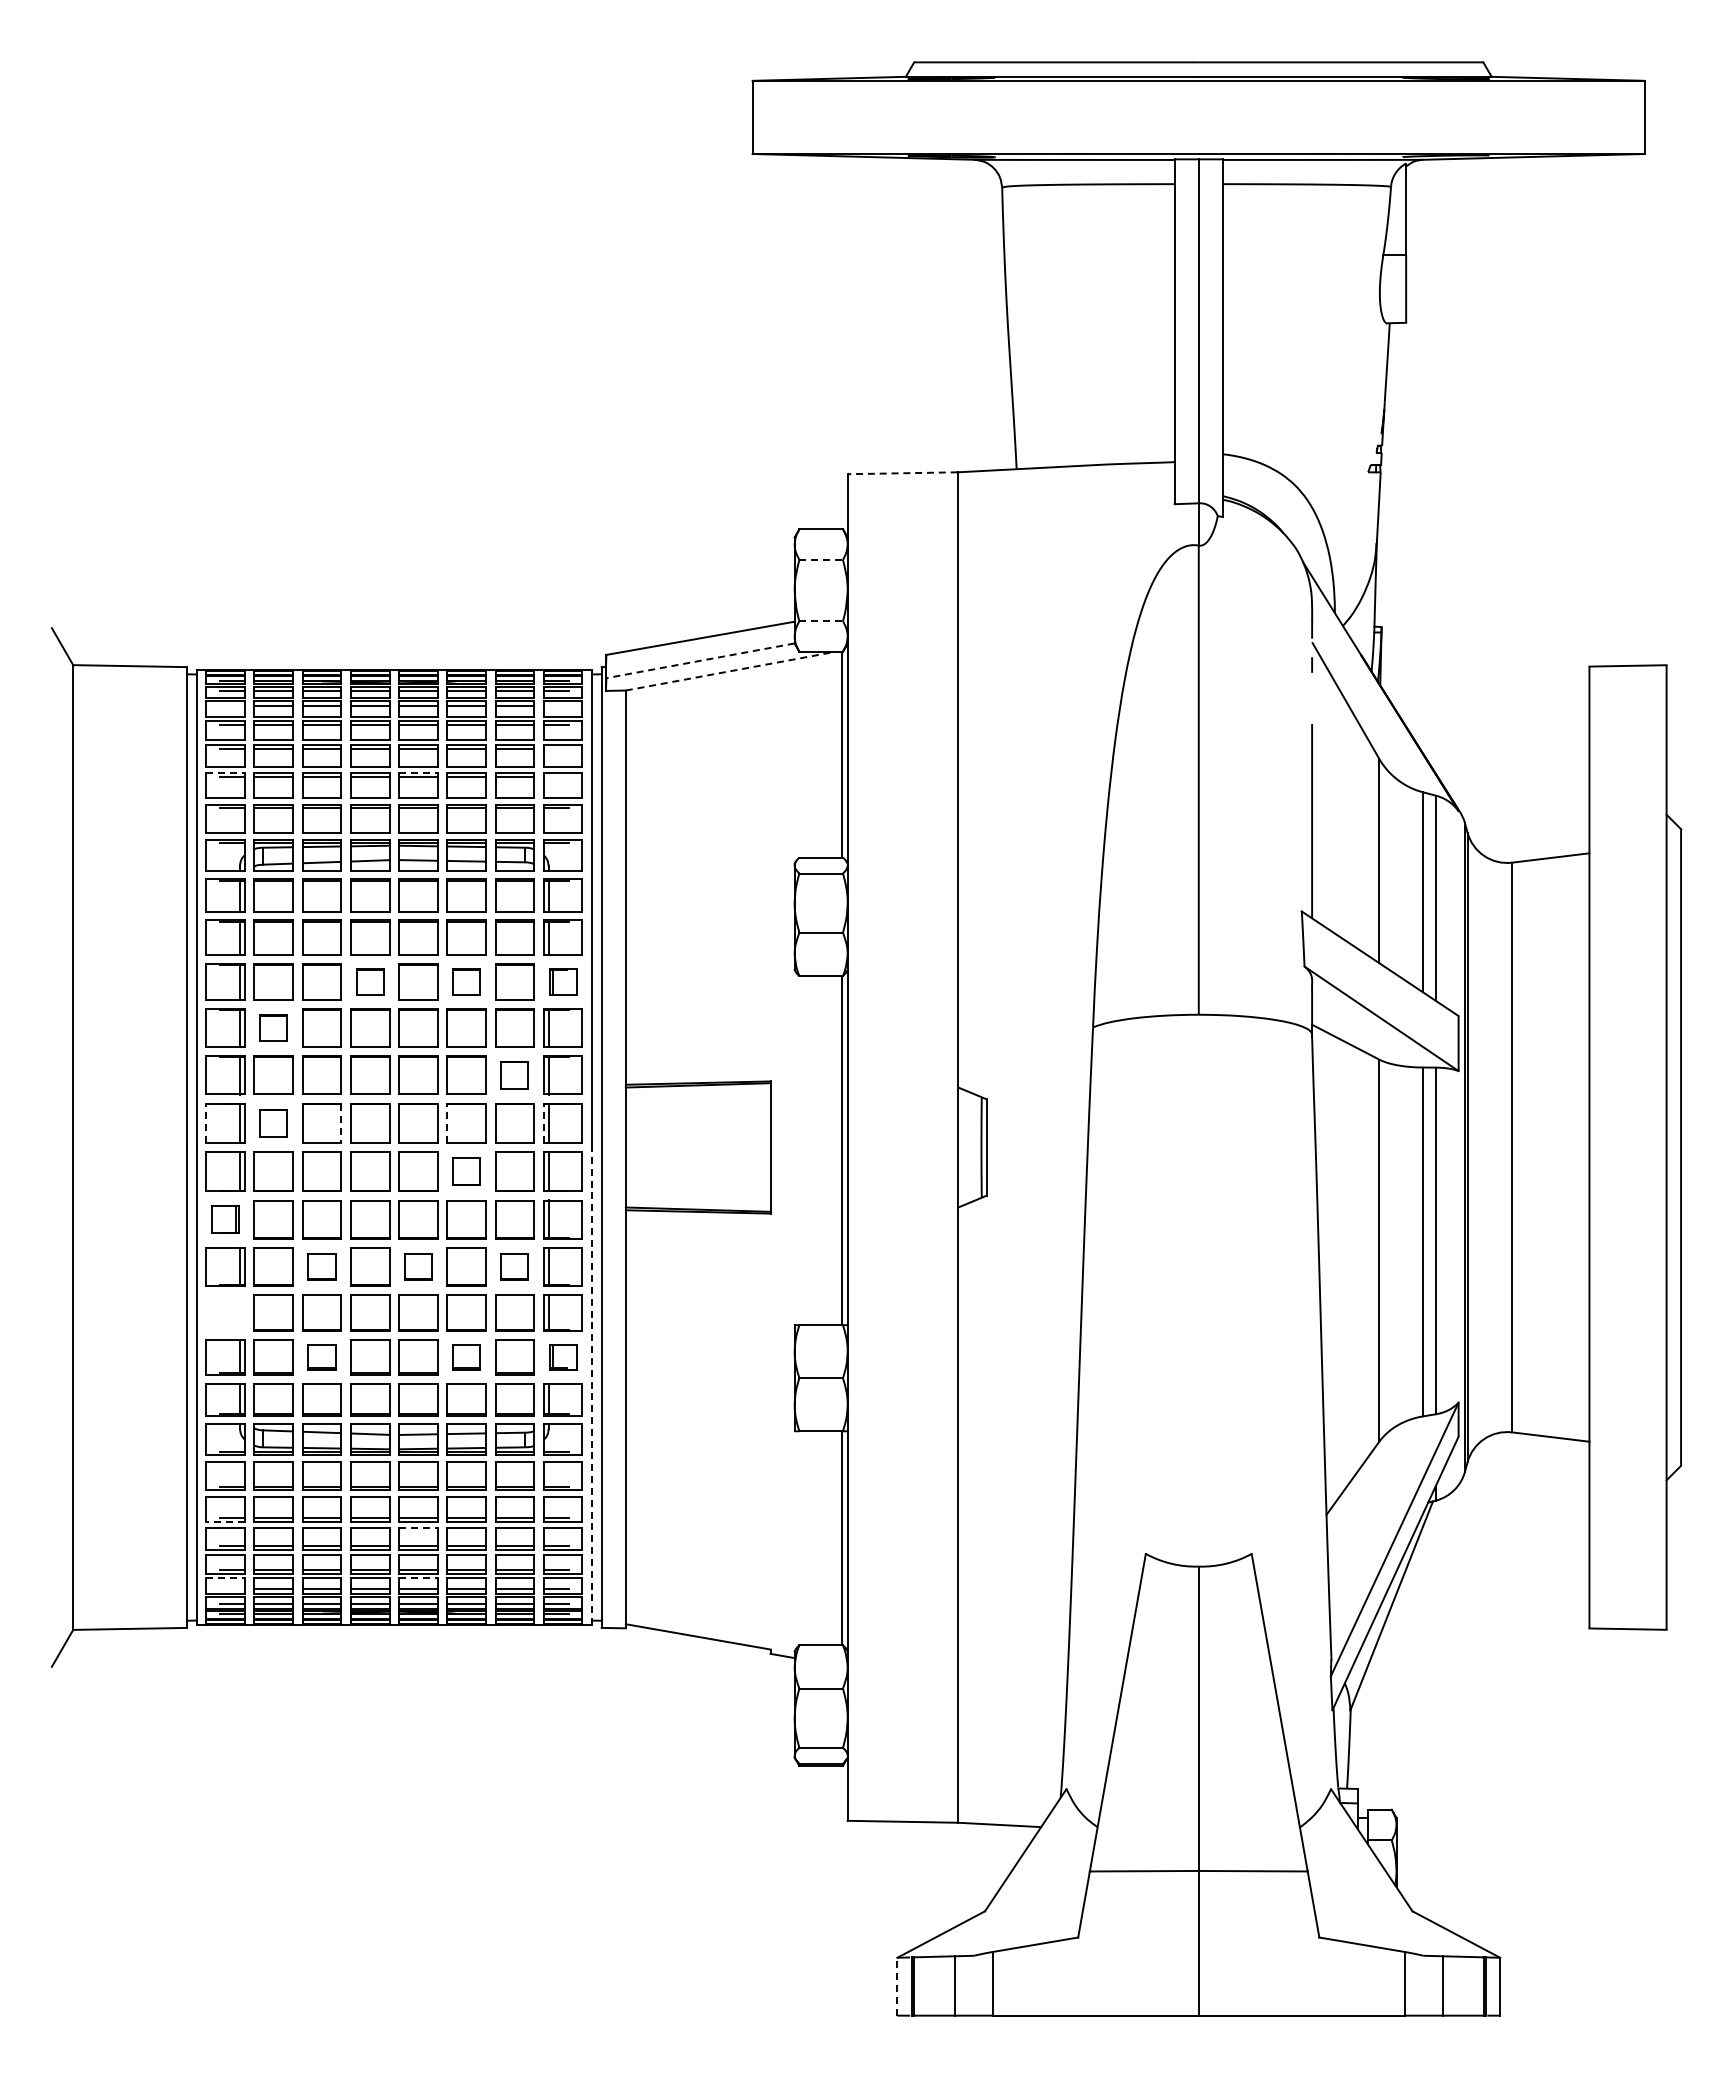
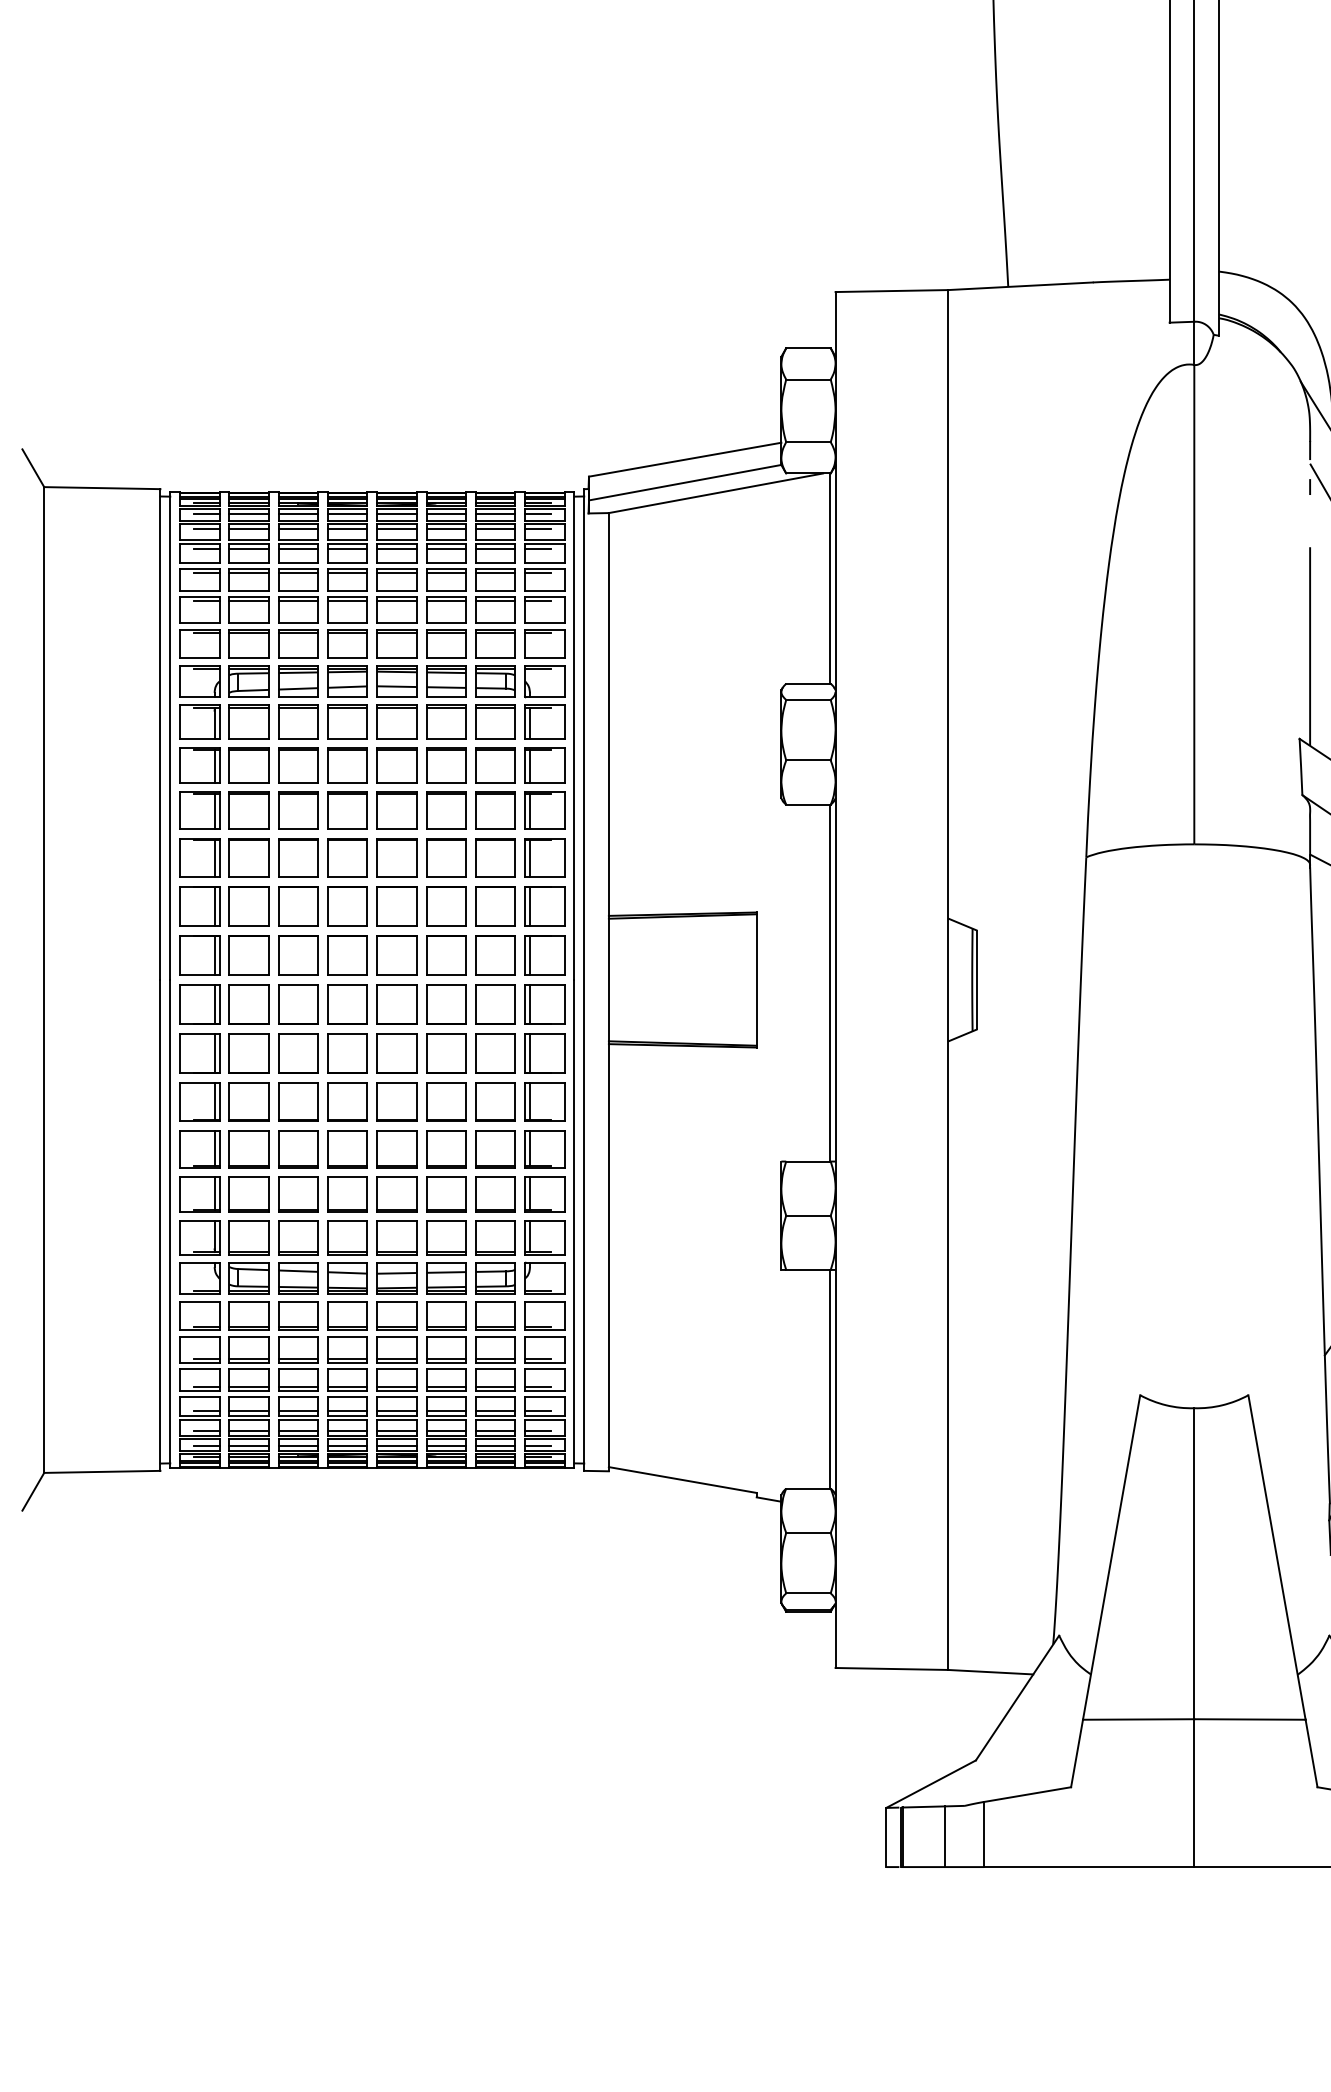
line: (902, 473) -> (891, 291), dashed -> solid
line: (821, 559) -> (808, 379), dashed -> solid
line: (821, 621) -> (808, 442), dashed -> solid
line: (700, 660) -> (685, 482), dashed -> solid
line: (730, 671) -> (715, 493), dashed -> solid
line: (231, 705) -> (205, 528), added
line: (555, 705) -> (537, 528), added
line: (555, 748) -> (537, 572), added
line: (226, 772) -> (200, 596), dashed -> solid
line: (418, 772) -> (397, 596), dashed -> solid
line: (555, 776) -> (537, 600), added
part: (370, 981) -> (347, 810), size x1.43
part: (466, 981) -> (446, 810), size x1.43
part: (562, 981) -> (544, 810), size x1.43
part: (273, 1027) -> (248, 857), size x1.43
part: (514, 1074) -> (495, 905), size x1.43
line: (206, 1122) -> (180, 954), dashed -> solid
line: (447, 1122) -> (426, 954), dashed -> solid
line: (543, 1122) -> (524, 954), dashed -> solid
part: (273, 1123) -> (248, 955), size x1.43
line: (341, 1123) -> (318, 955), dashed -> solid
part: (466, 1171) -> (446, 1004), size x1.43
part: (225, 1219) -> (199, 1053), size x1.43
part: (321, 1266) -> (297, 1101), size x1.43
part: (418, 1266) -> (397, 1101), size x1.43
part: (514, 1266) -> (495, 1101), size x1.43
part: (225, 1312) -> (199, 1148), added
part: (321, 1357) -> (297, 1194), size x1.43
part: (466, 1357) -> (446, 1194), size x1.43
part: (562, 1357) -> (544, 1194), size x1.43
line: (592, 1386) -> (574, 1224), dashed -> solid
line: (225, 1522) -> (199, 1363), dashed -> solid
line: (418, 1528) -> (397, 1369), dashed -> solid
line: (226, 1578) -> (200, 1420), dashed -> solid
line: (418, 1578) -> (397, 1420), dashed -> solid
line: (231, 1589) -> (205, 1431), added
line: (897, 1986) -> (886, 1837), dashed -> solid

